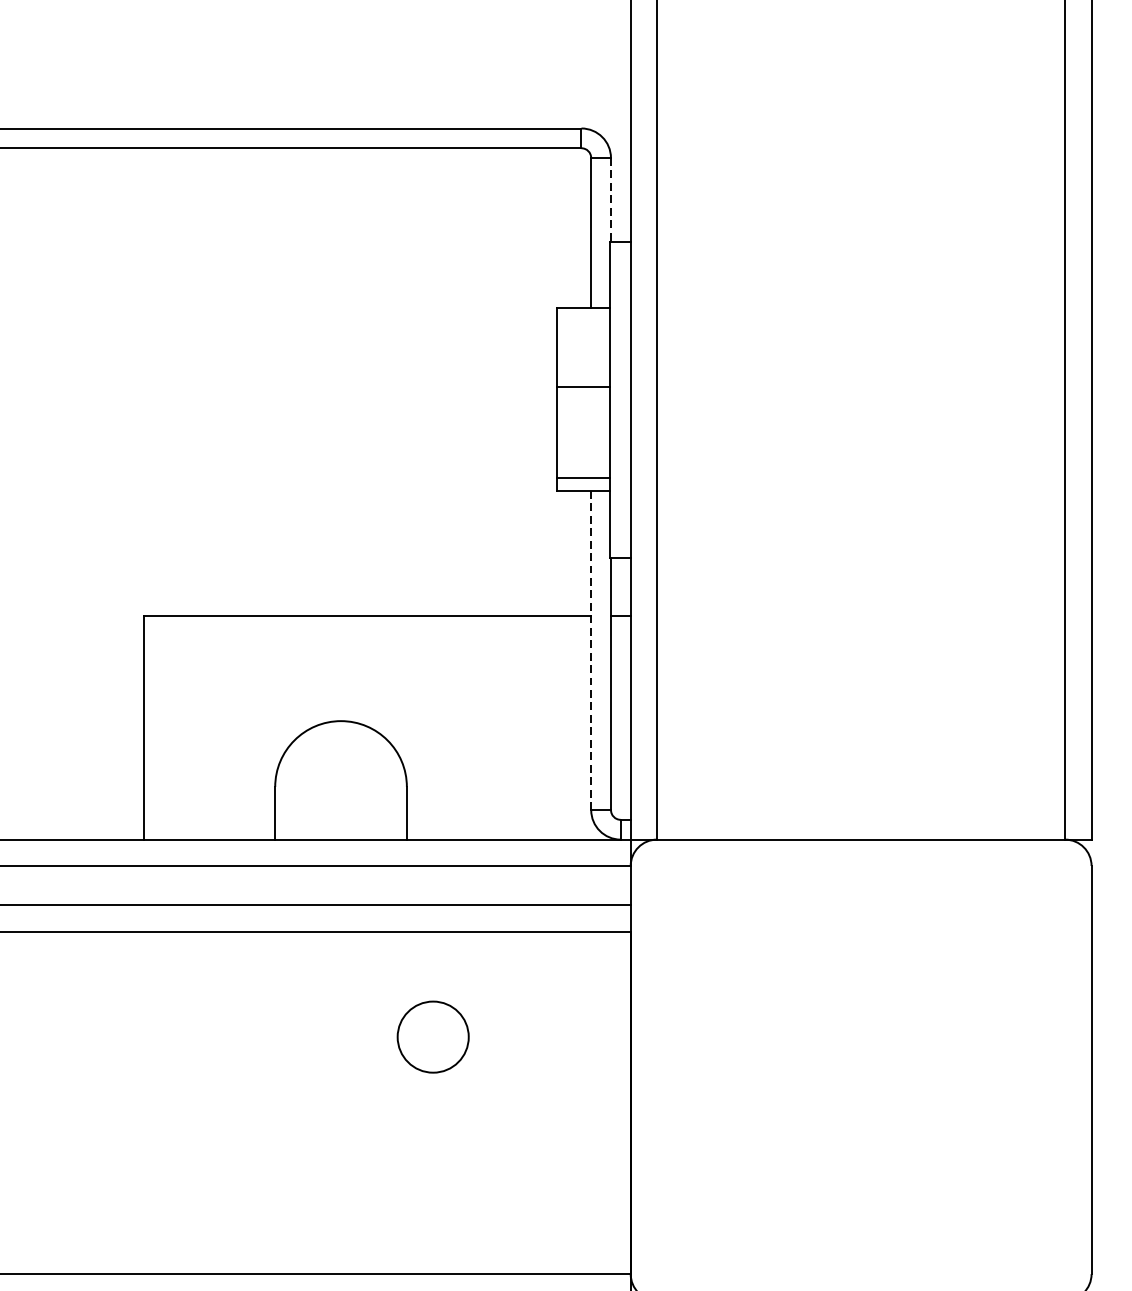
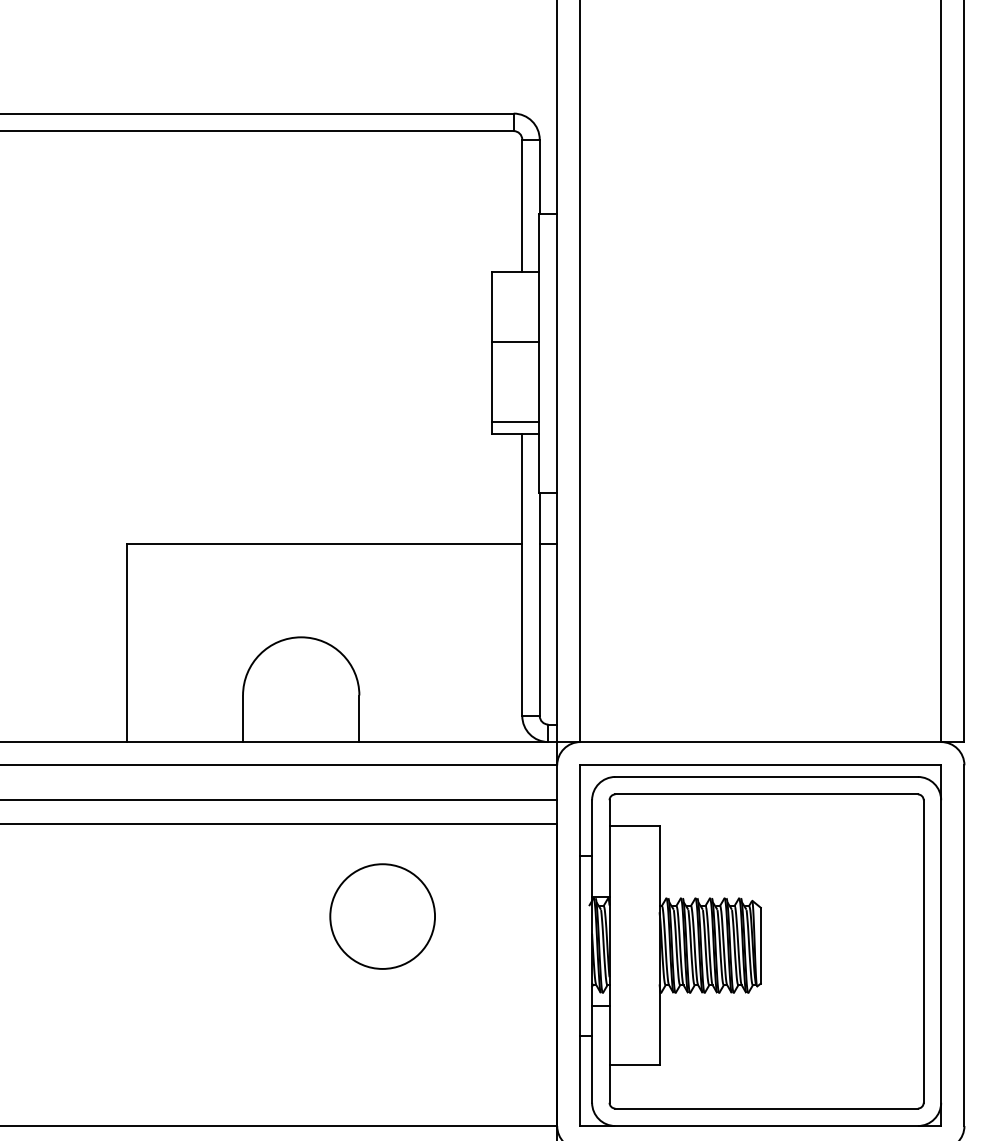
line: (610, 199) -> (539, 176), dashed -> solid
line: (591, 651) -> (522, 575), dashed -> solid
circle: (433, 1037) -> (382, 916), size x1.67
part: (860, 1069) -> (760, 945), added

